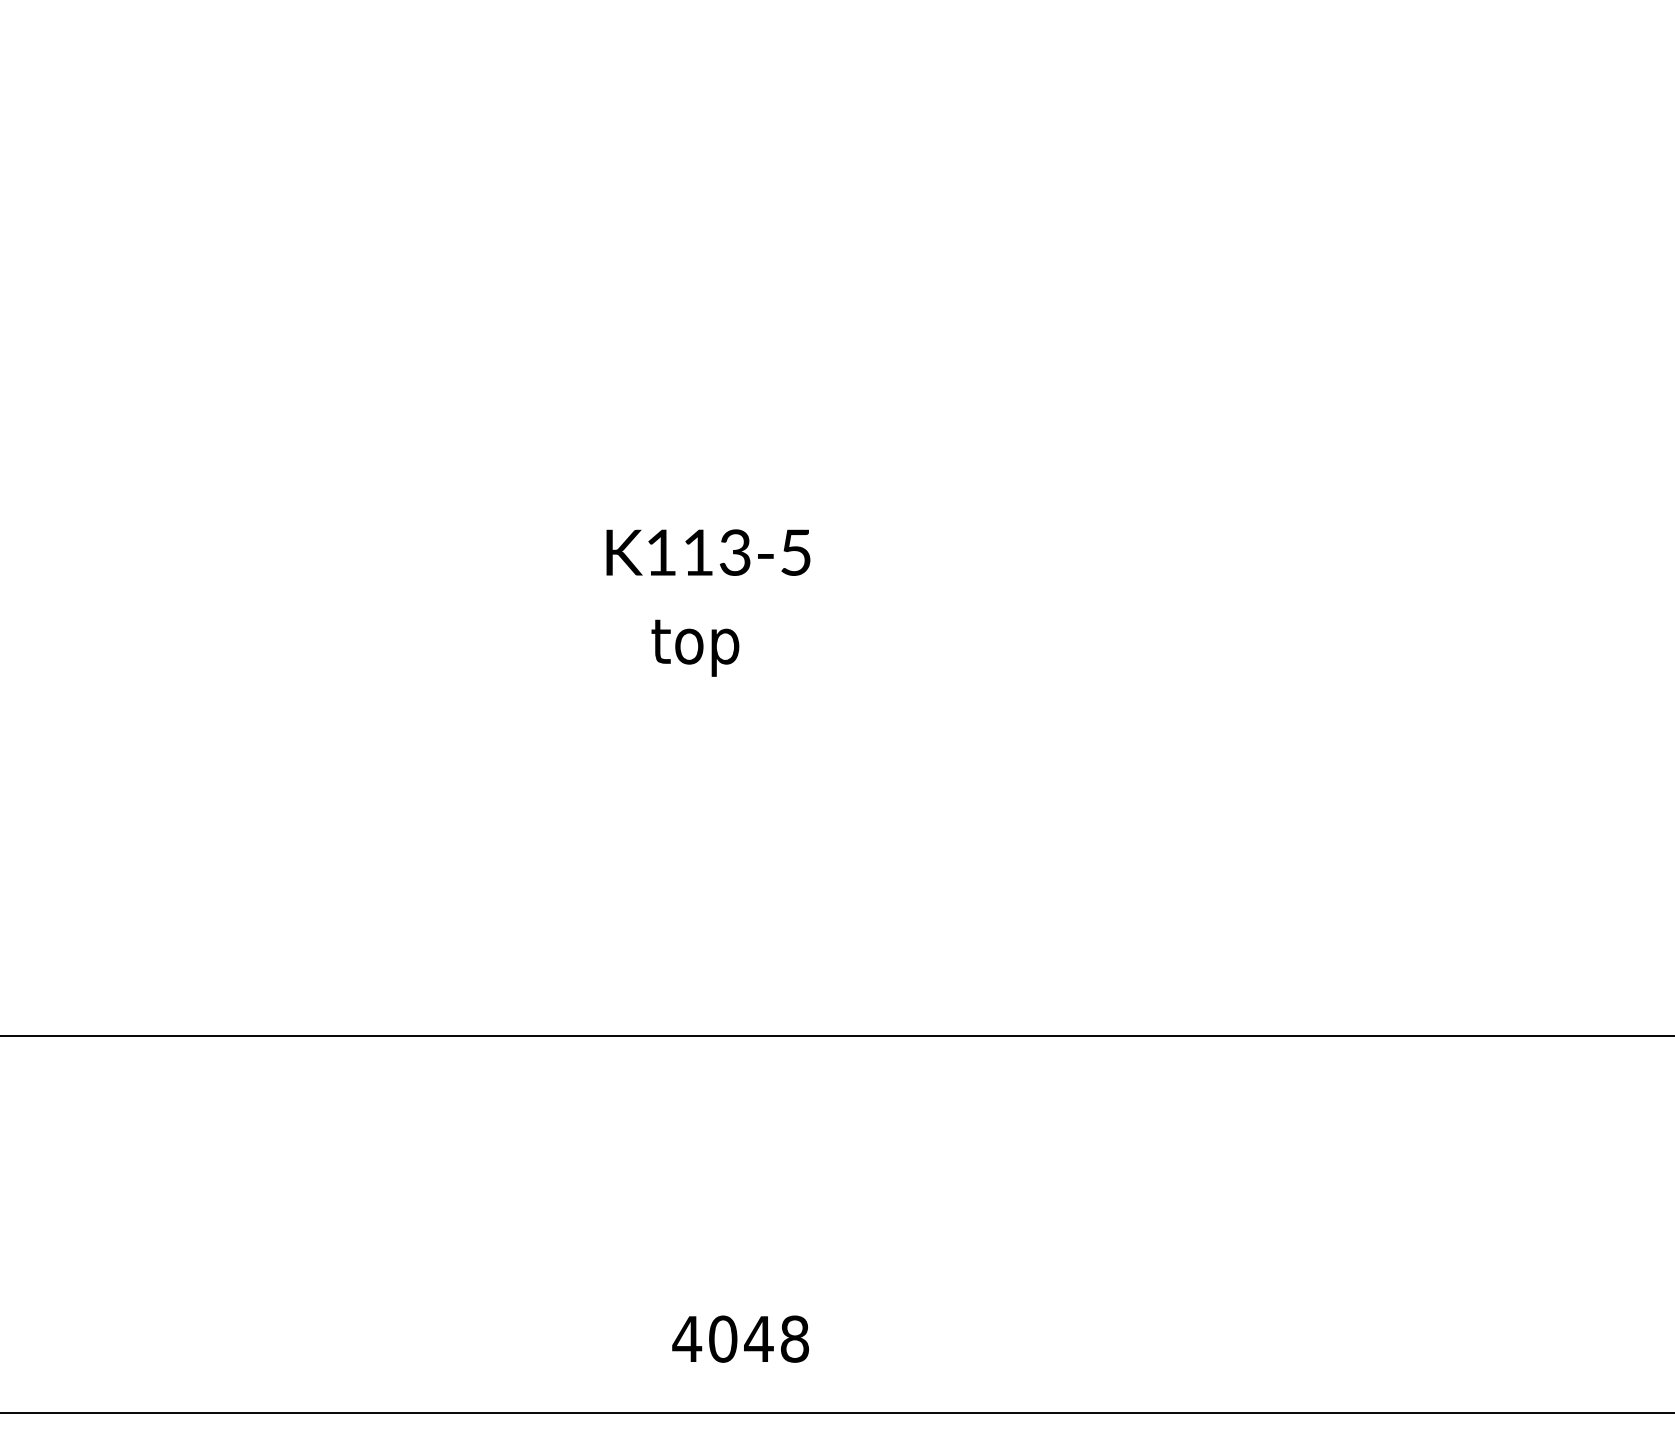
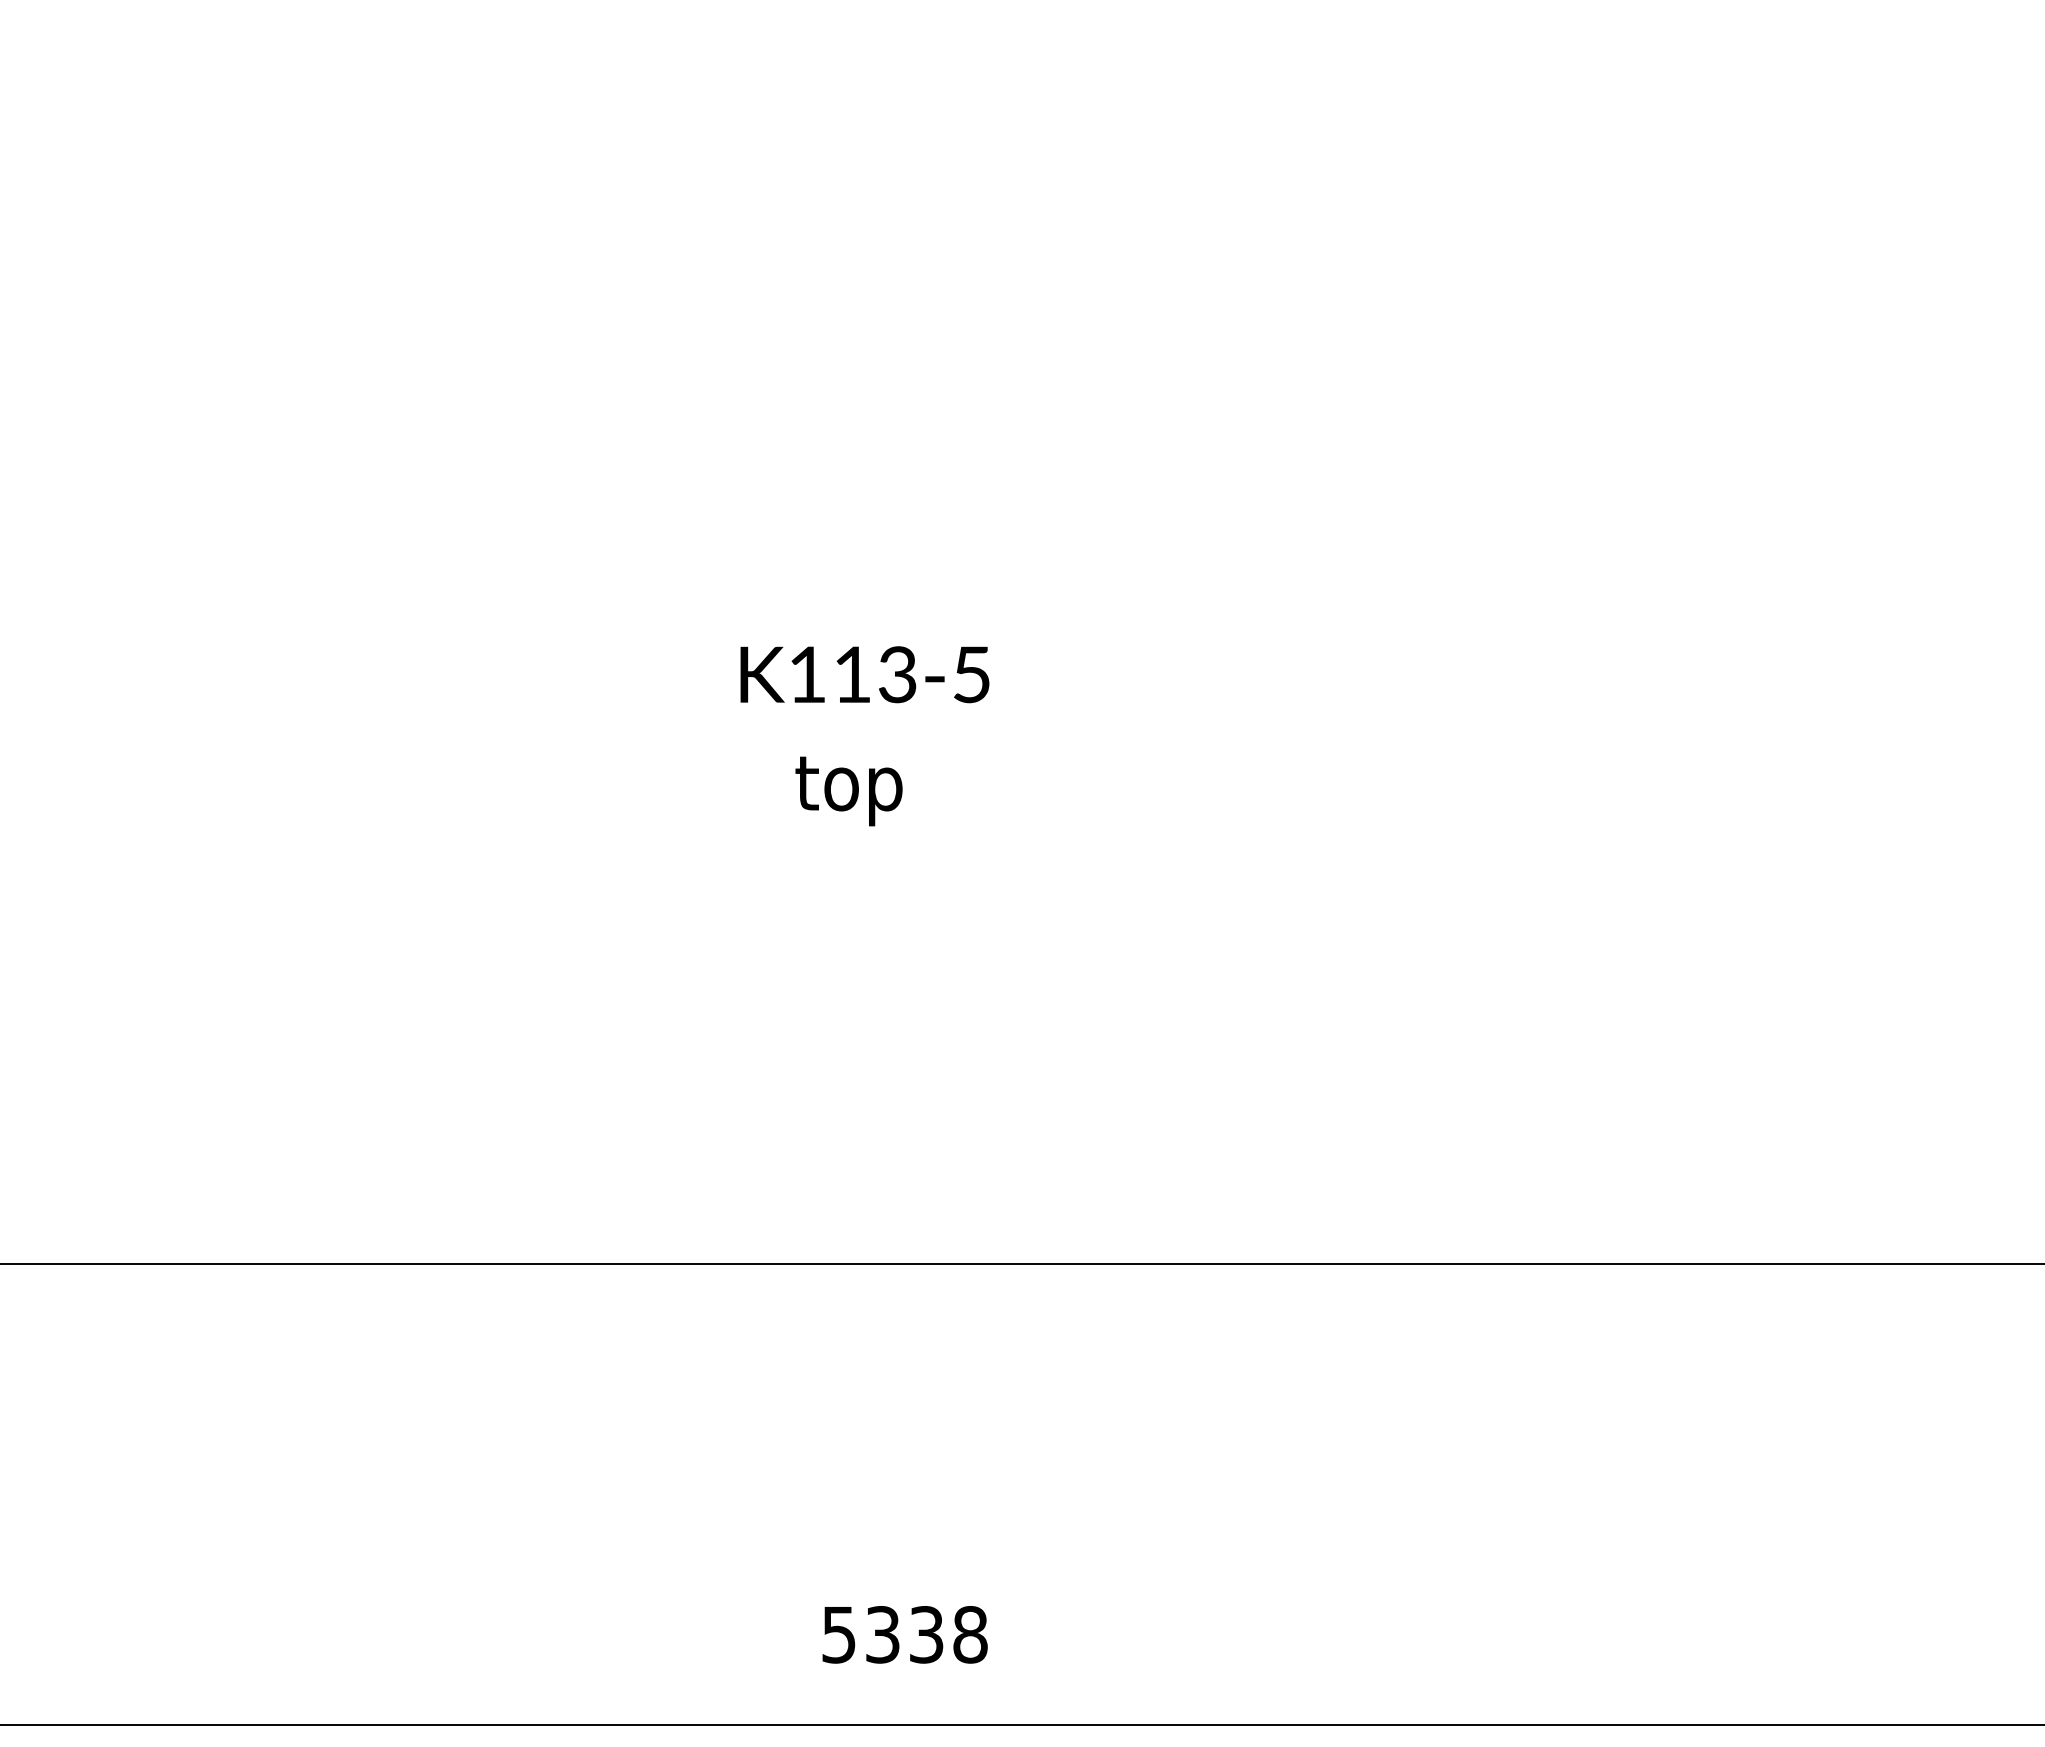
text: (722, 1338) -> (882, 1634), 4048 -> 5338

